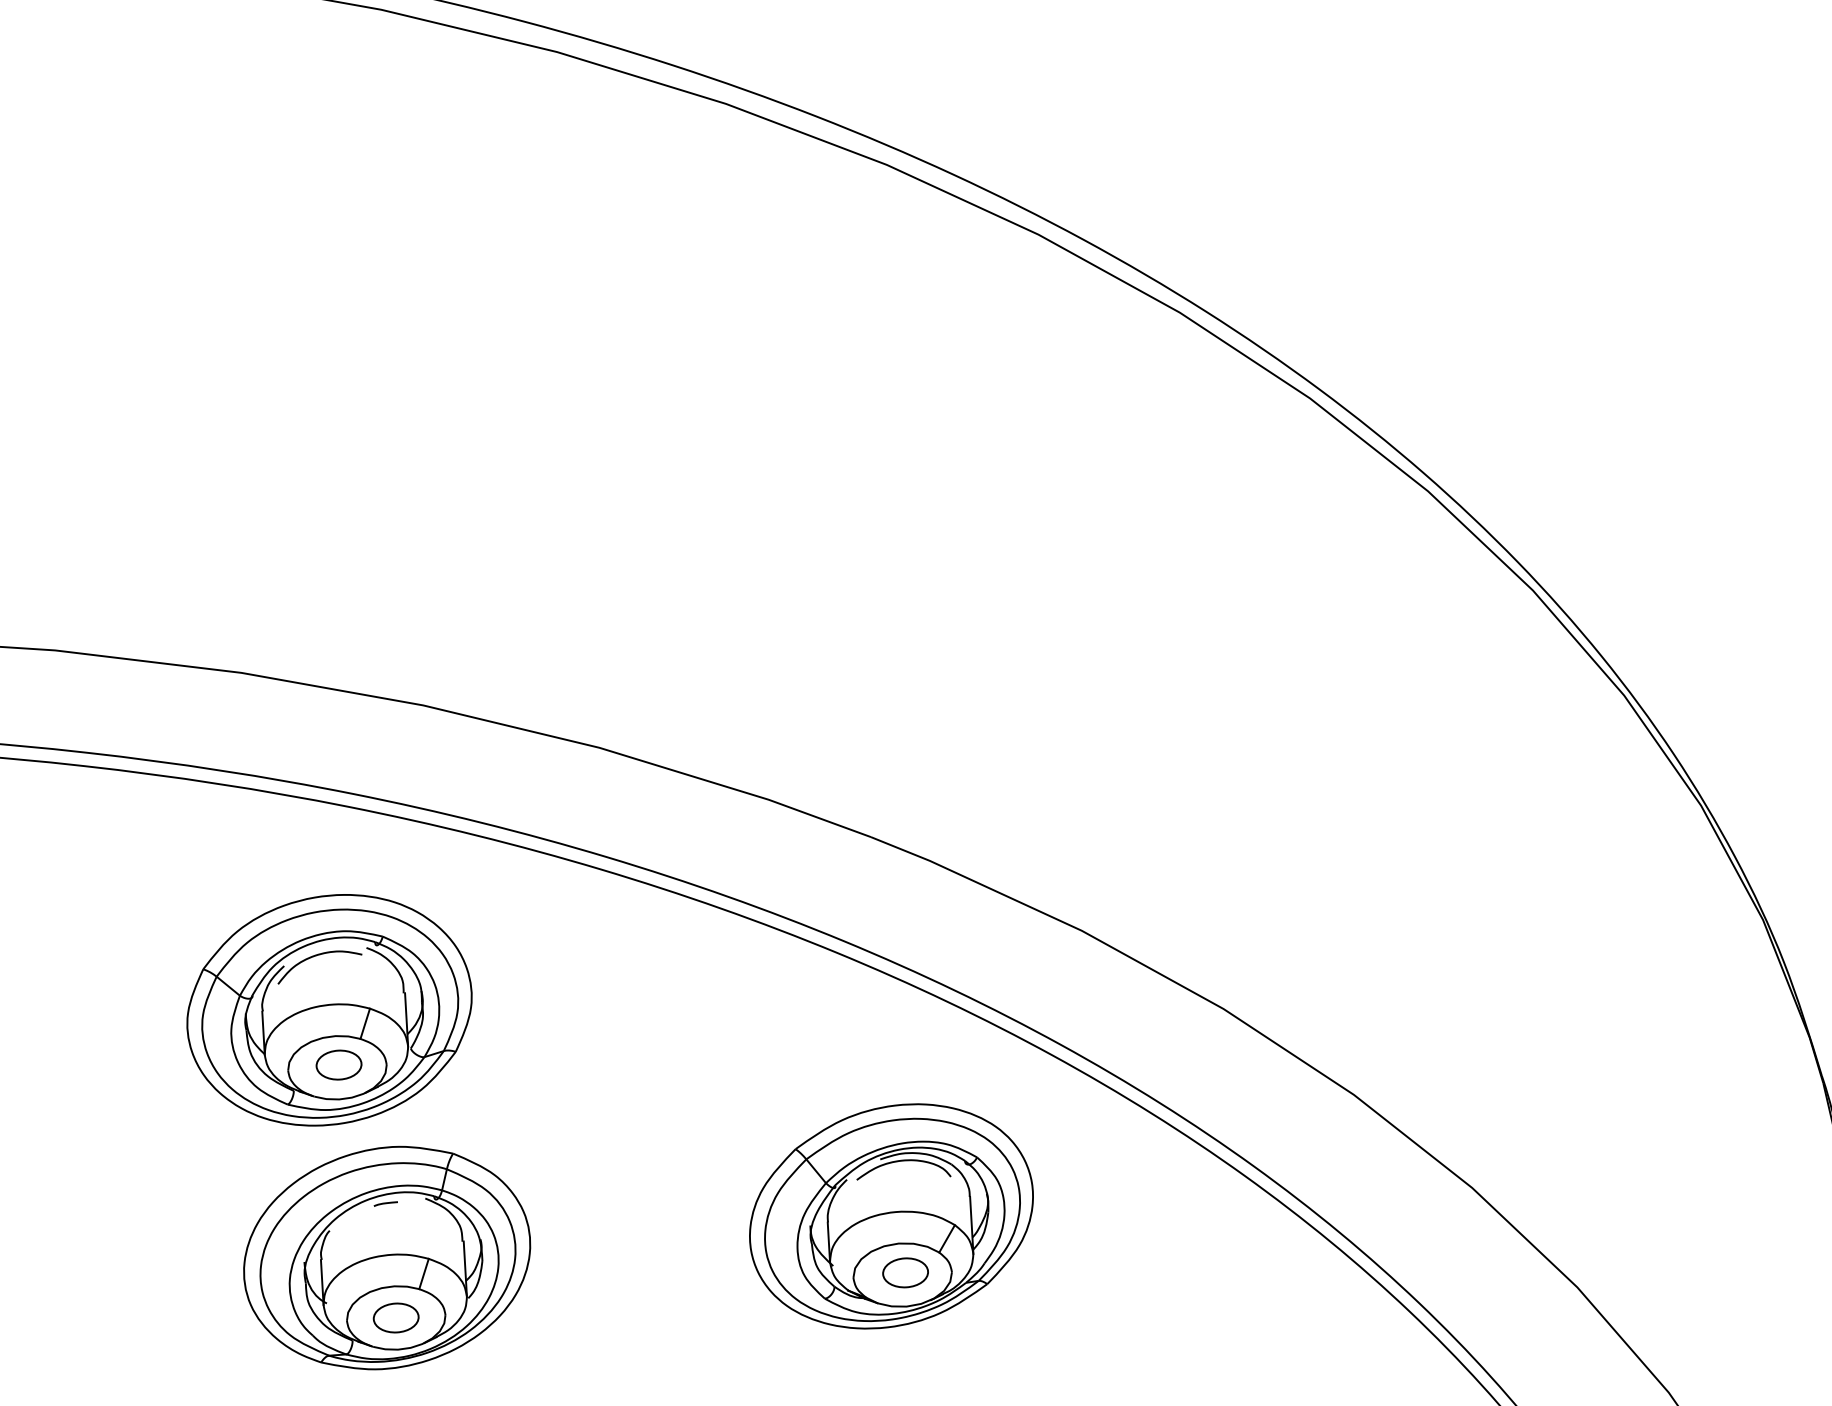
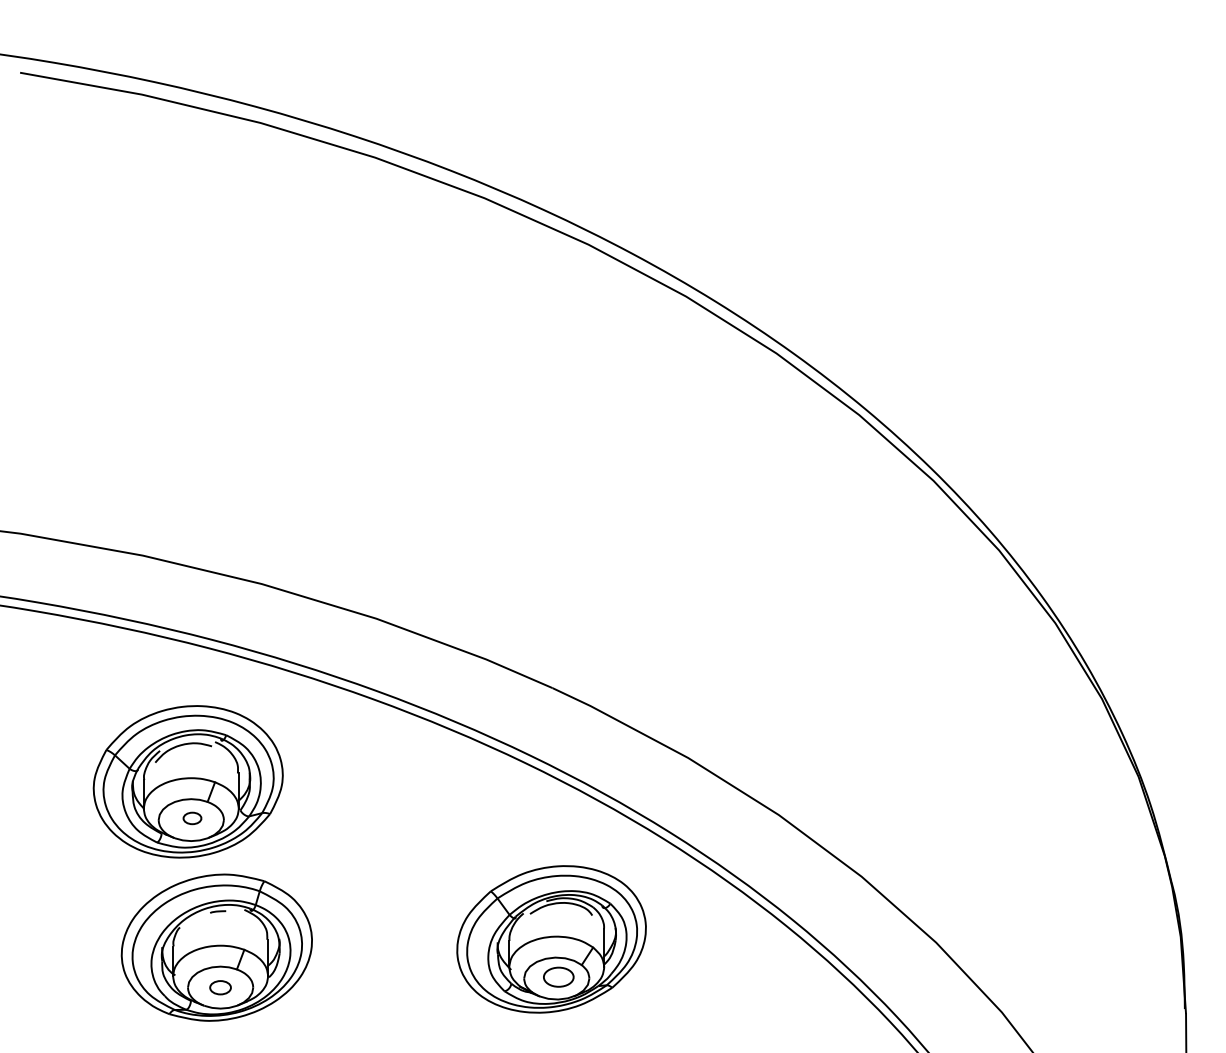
part: (339, 1065) -> (192, 818), size x0.6
part: (396, 1317) -> (220, 987), size x0.7

